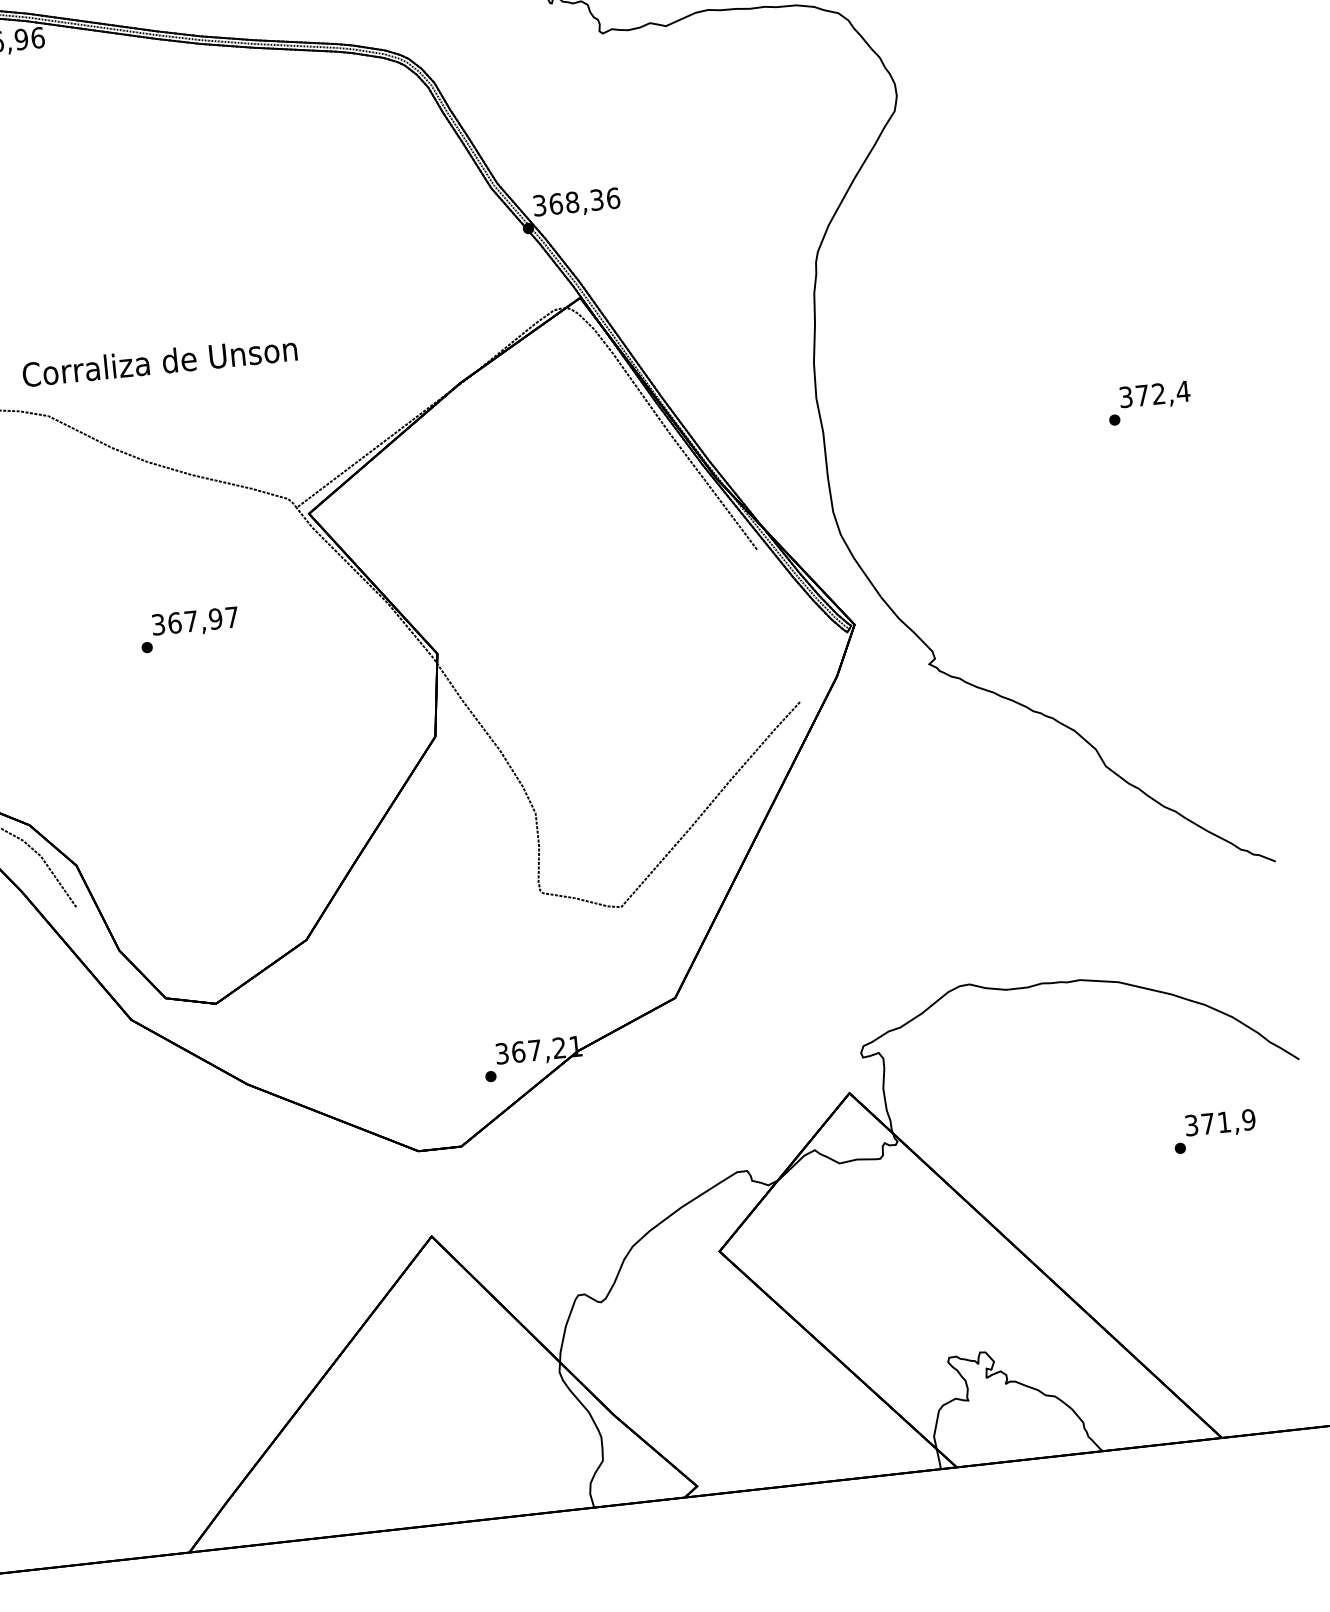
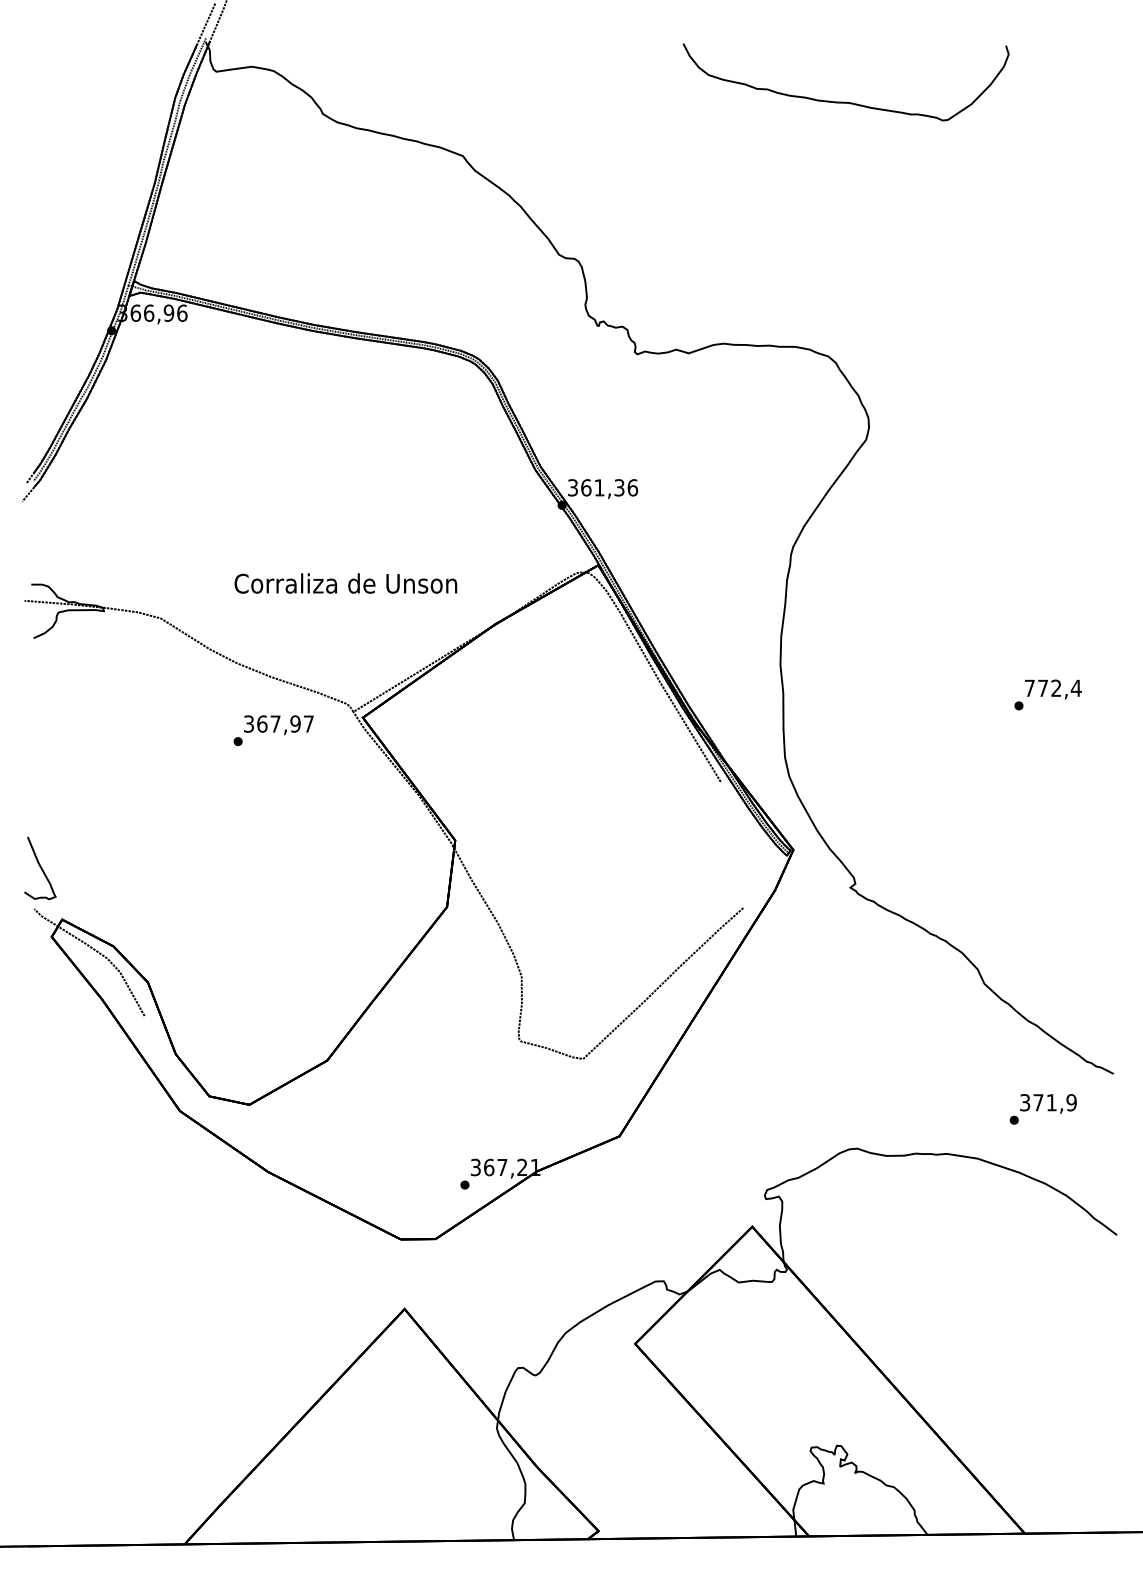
text: (572, 201) -> (599, 487), 368,36 -> 361,36
text: (159, 361) -> (345, 583), moved
text: (1125, 397) -> (1029, 688), 372,4 -> 772,4
text: (189, 629) -> (273, 730), moved
text: (1213, 1131) -> (1042, 1109), moved

